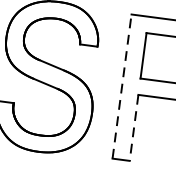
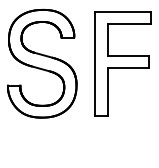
line: (122, 86) -> (95, 63), dashed -> solid
line: (134, 127) -> (107, 91), dashed -> solid

